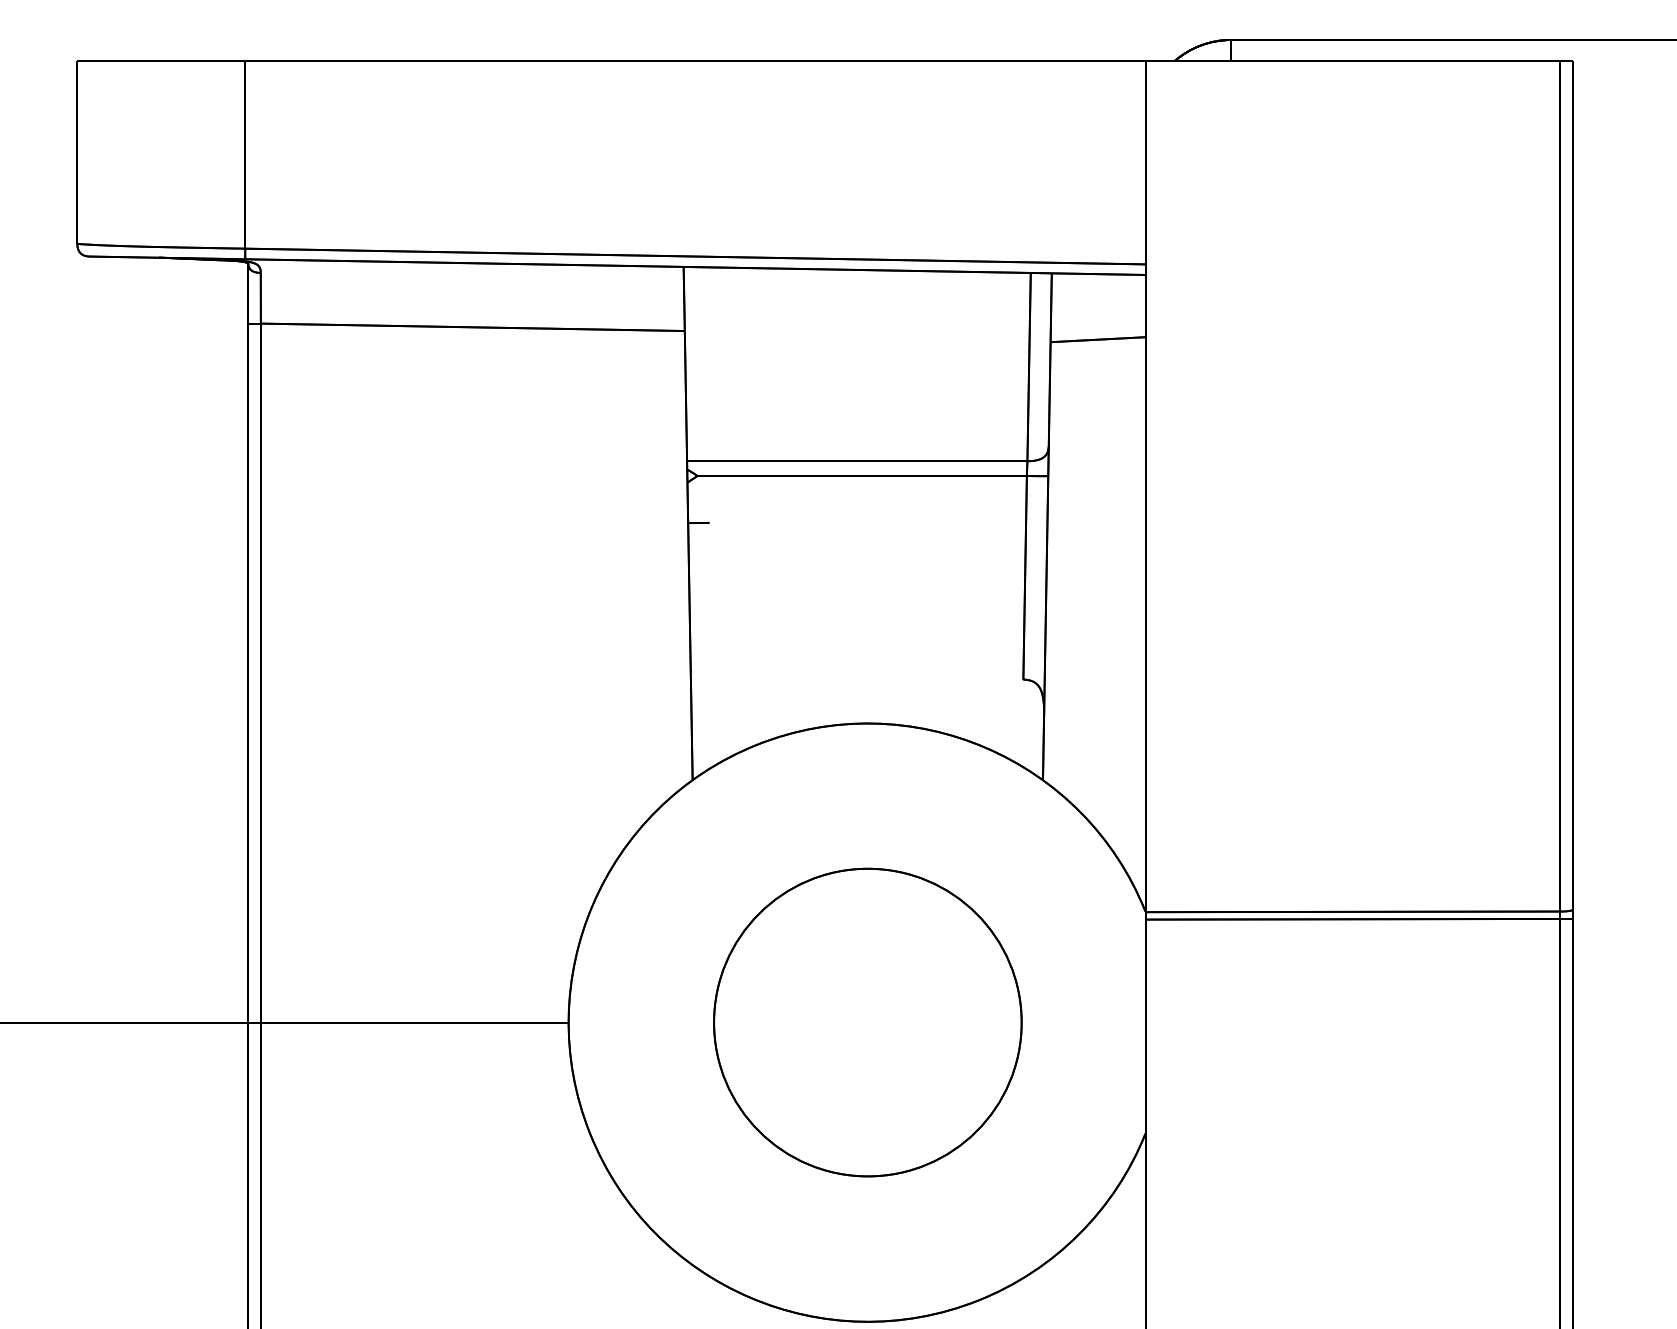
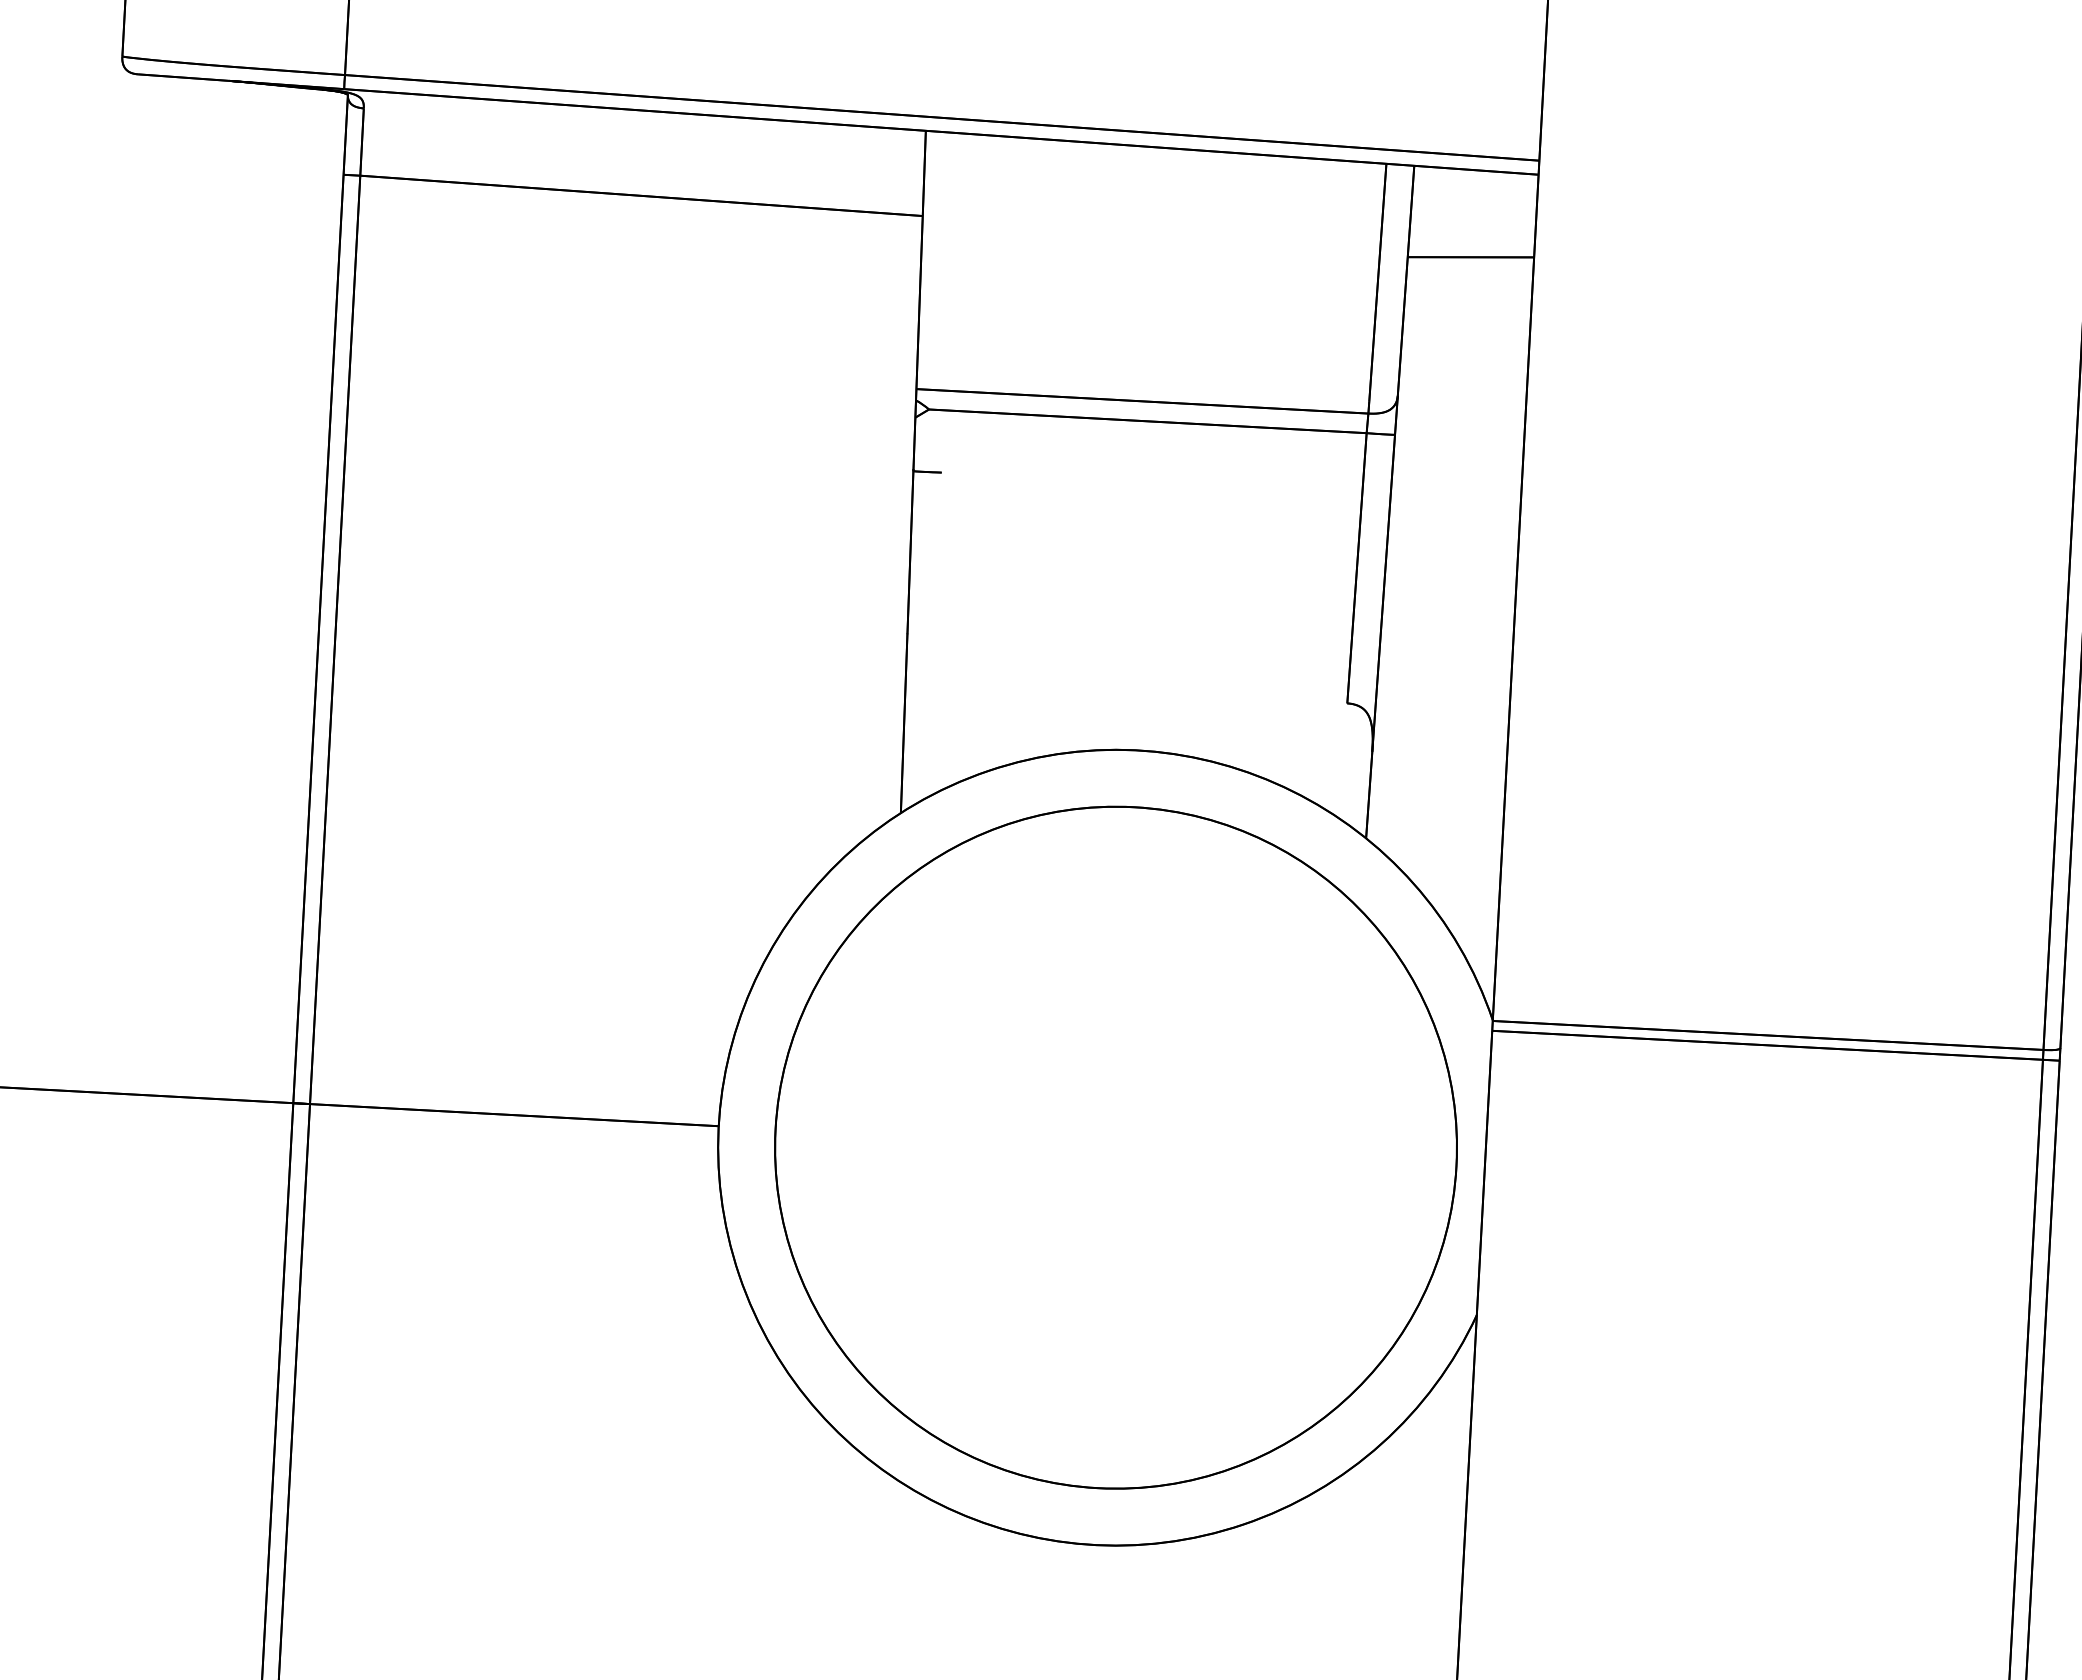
part: (867, 1022) -> (1115, 1147), size x1.67

